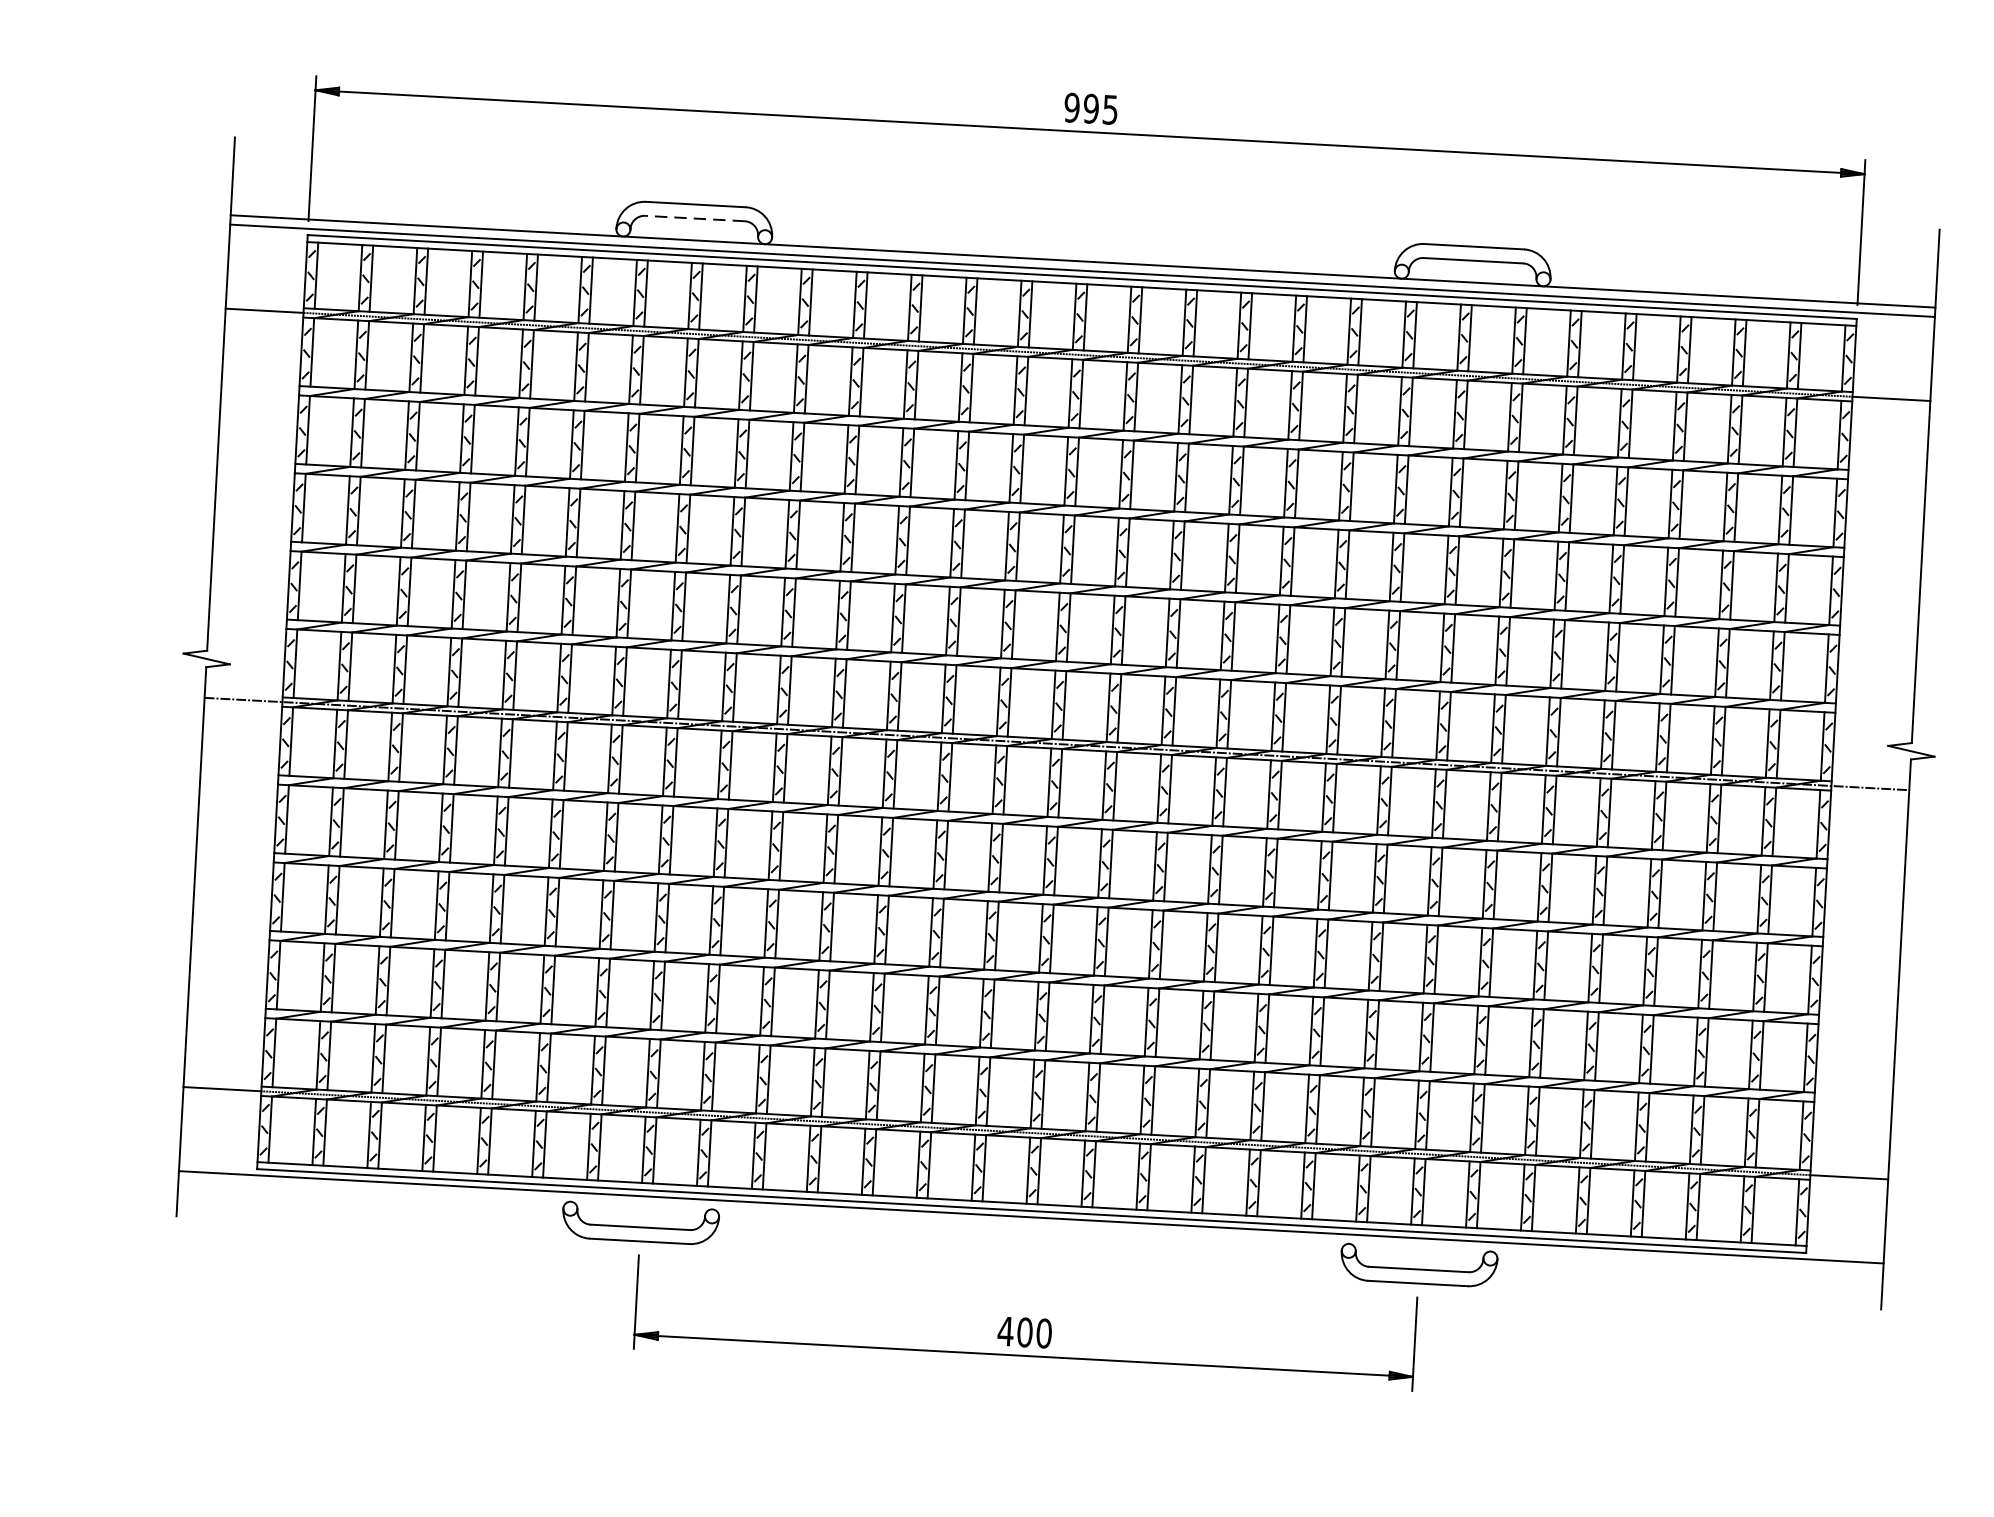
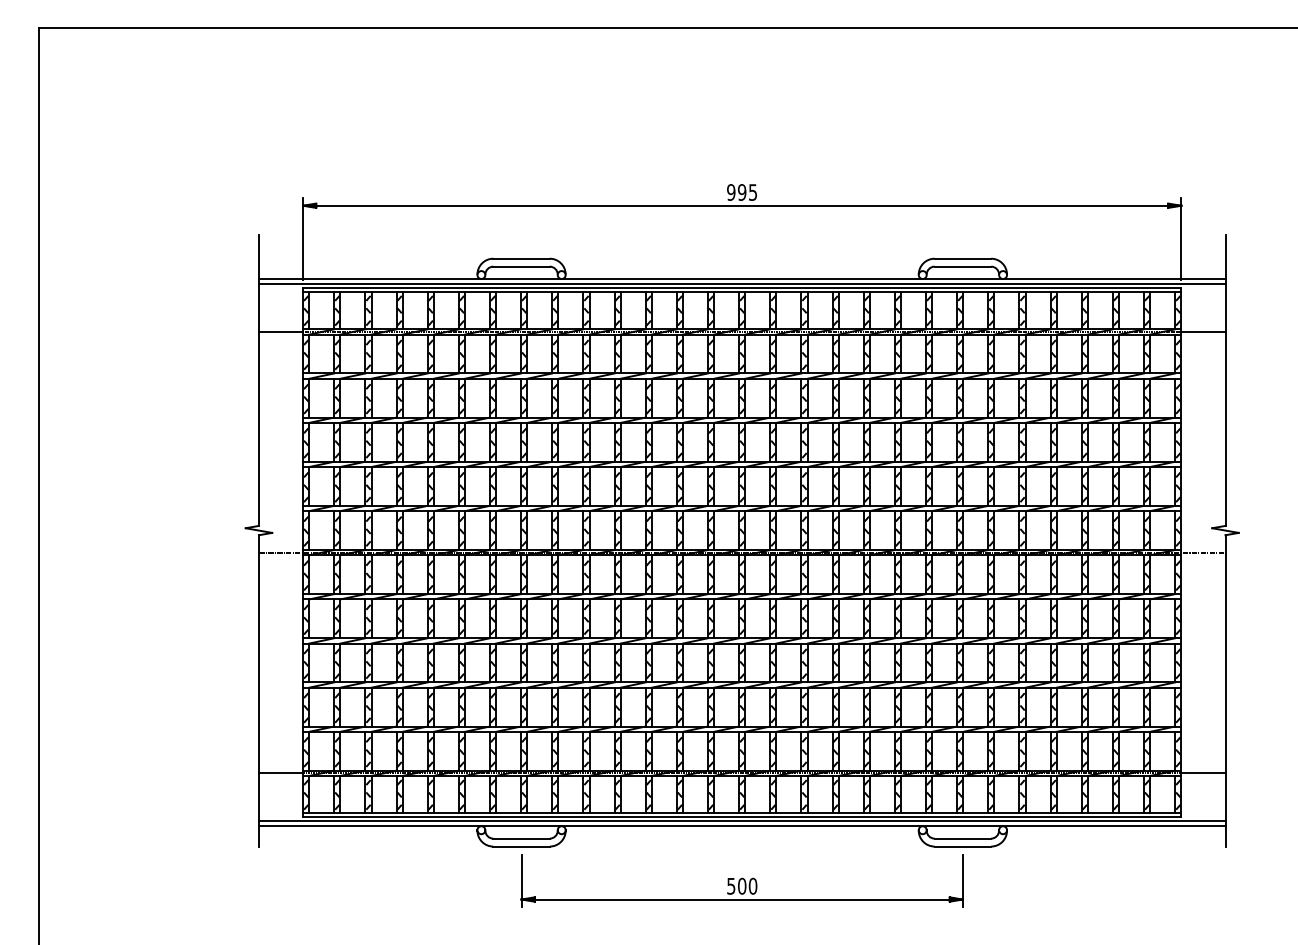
line: (694, 218) -> (521, 266), dashed -> solid
line: (1029, 1226) -> (741, 826), added
text: (1004, 1331) -> (730, 886), 400 -> 500

